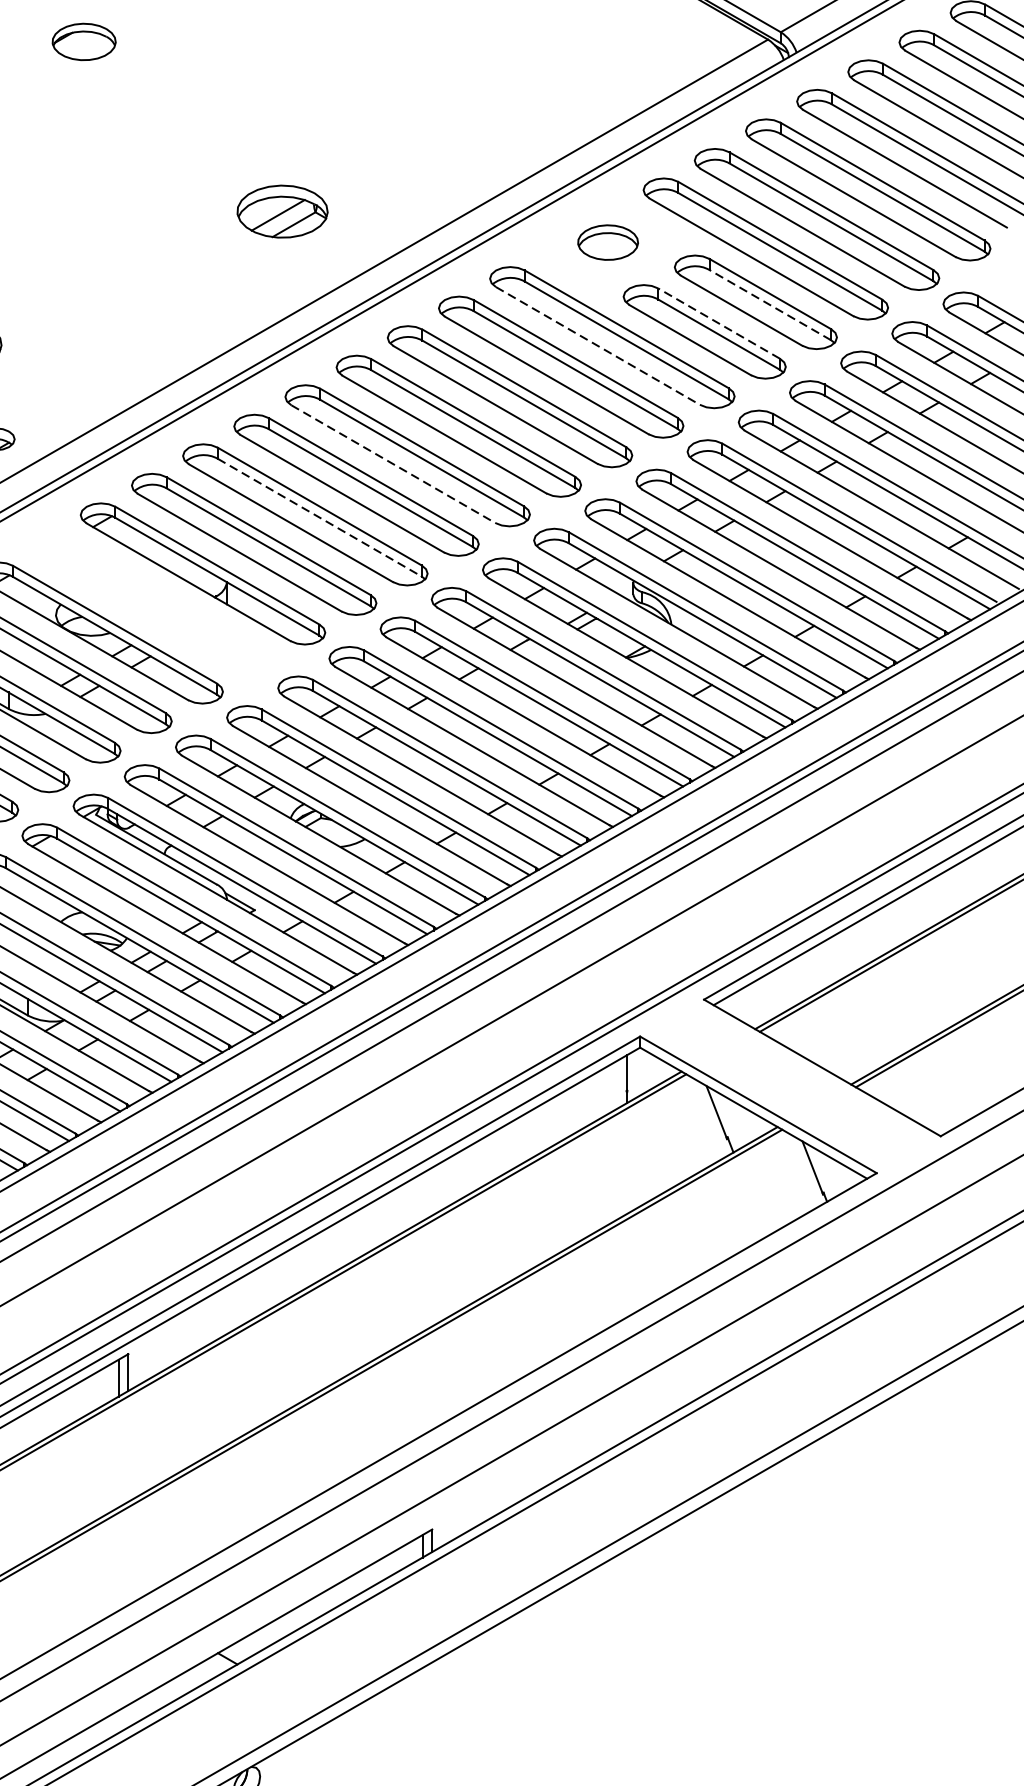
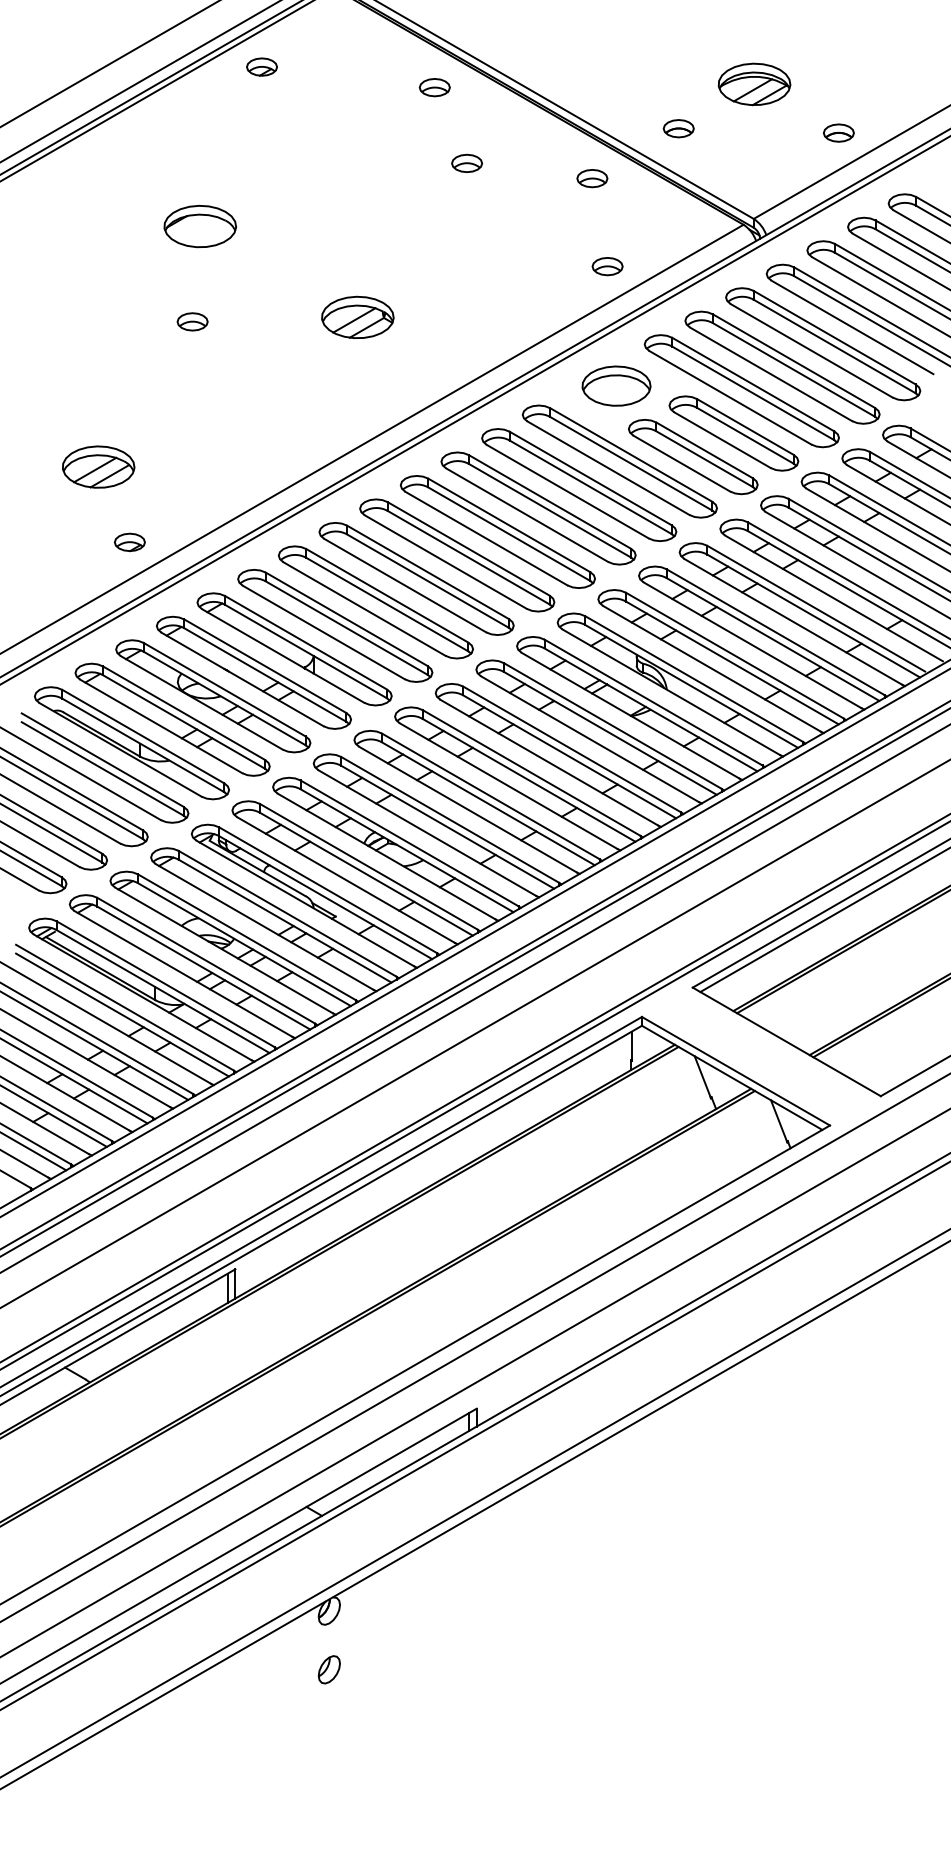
part: (83, 41) -> (199, 226), size x1.43
part: (596, 92) -> (607, 266), added
part: (74, 161) -> (192, 321), added
part: (282, 210) -> (357, 316), moved
part: (608, 241) -> (616, 385), size x1.43
line: (770, 304) -> (745, 435), dashed -> solid
line: (718, 323) -> (704, 450), dashed -> solid
line: (598, 346) -> (608, 468), dashed -> solid
line: (392, 464) -> (445, 562), dashed -> solid
line: (319, 517) -> (387, 604), dashed -> solid
part: (151, 603) -> (253, 672), added

